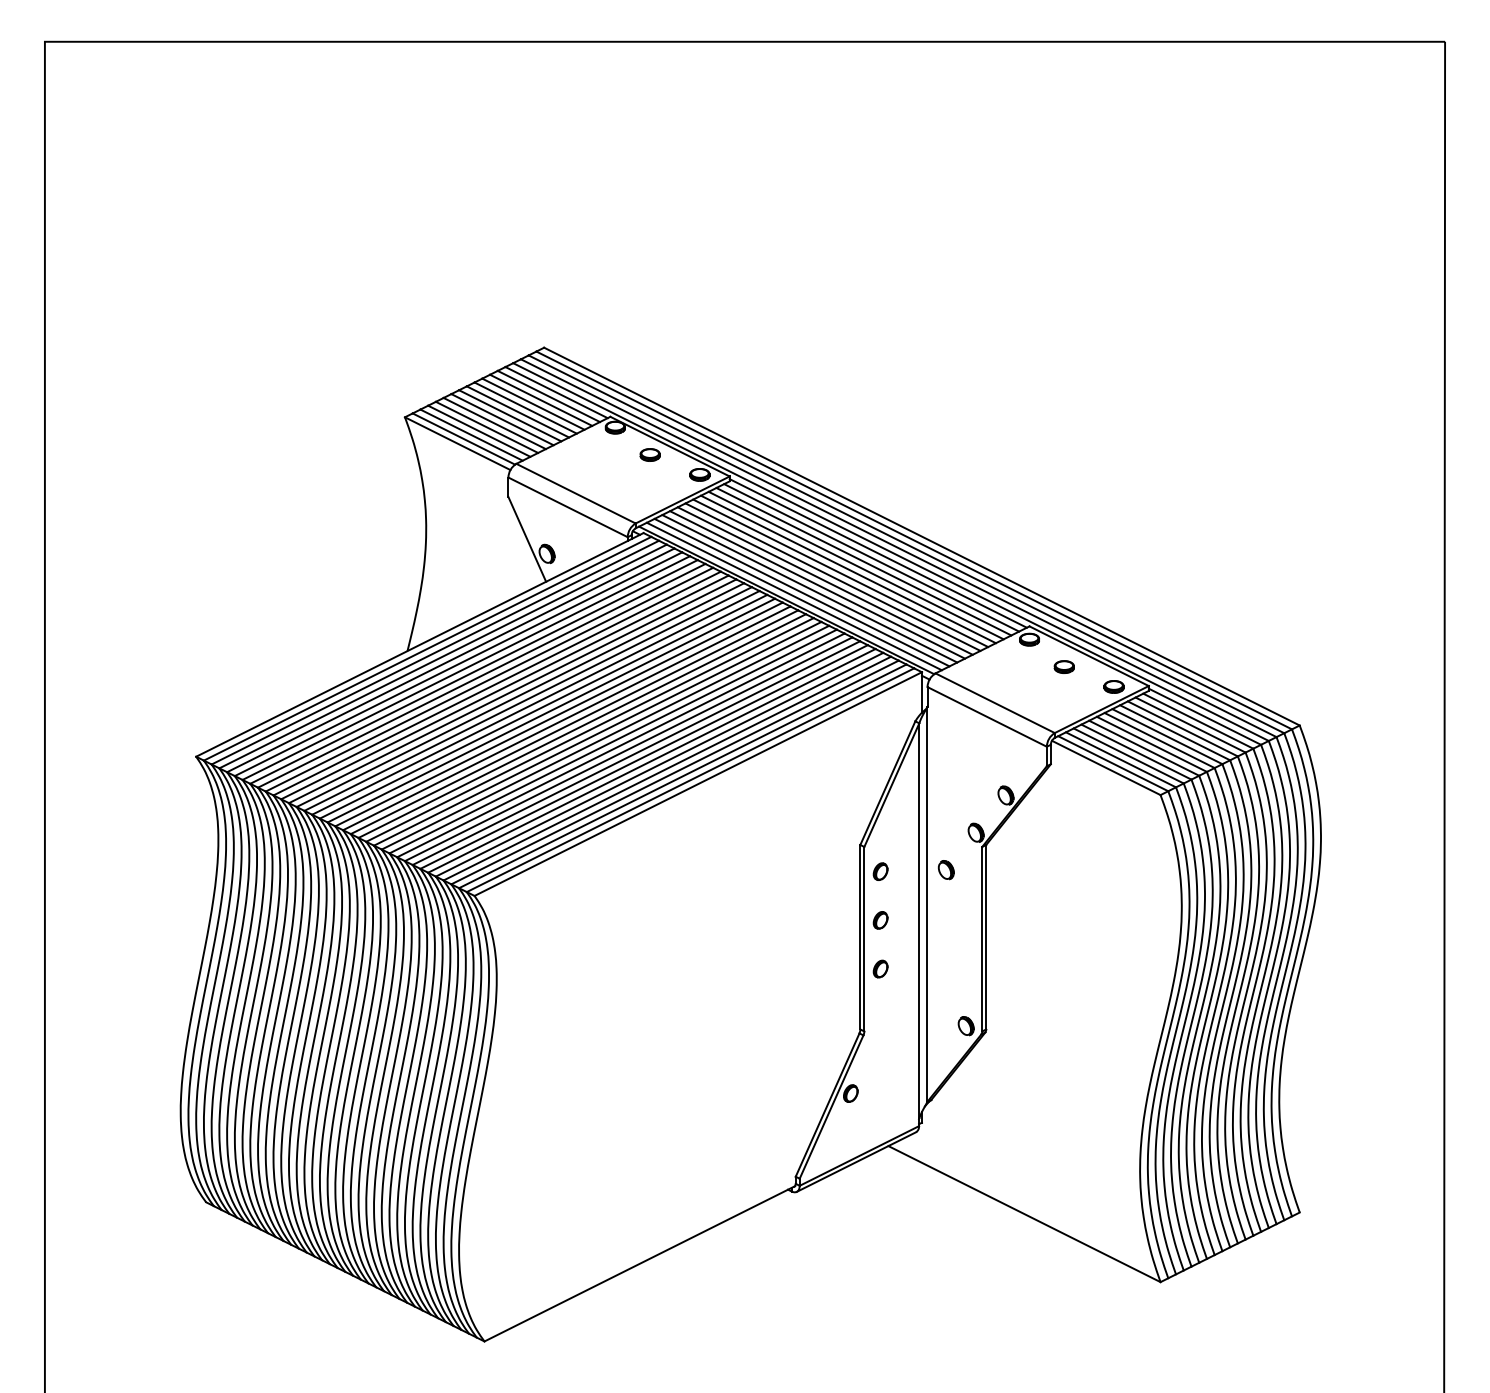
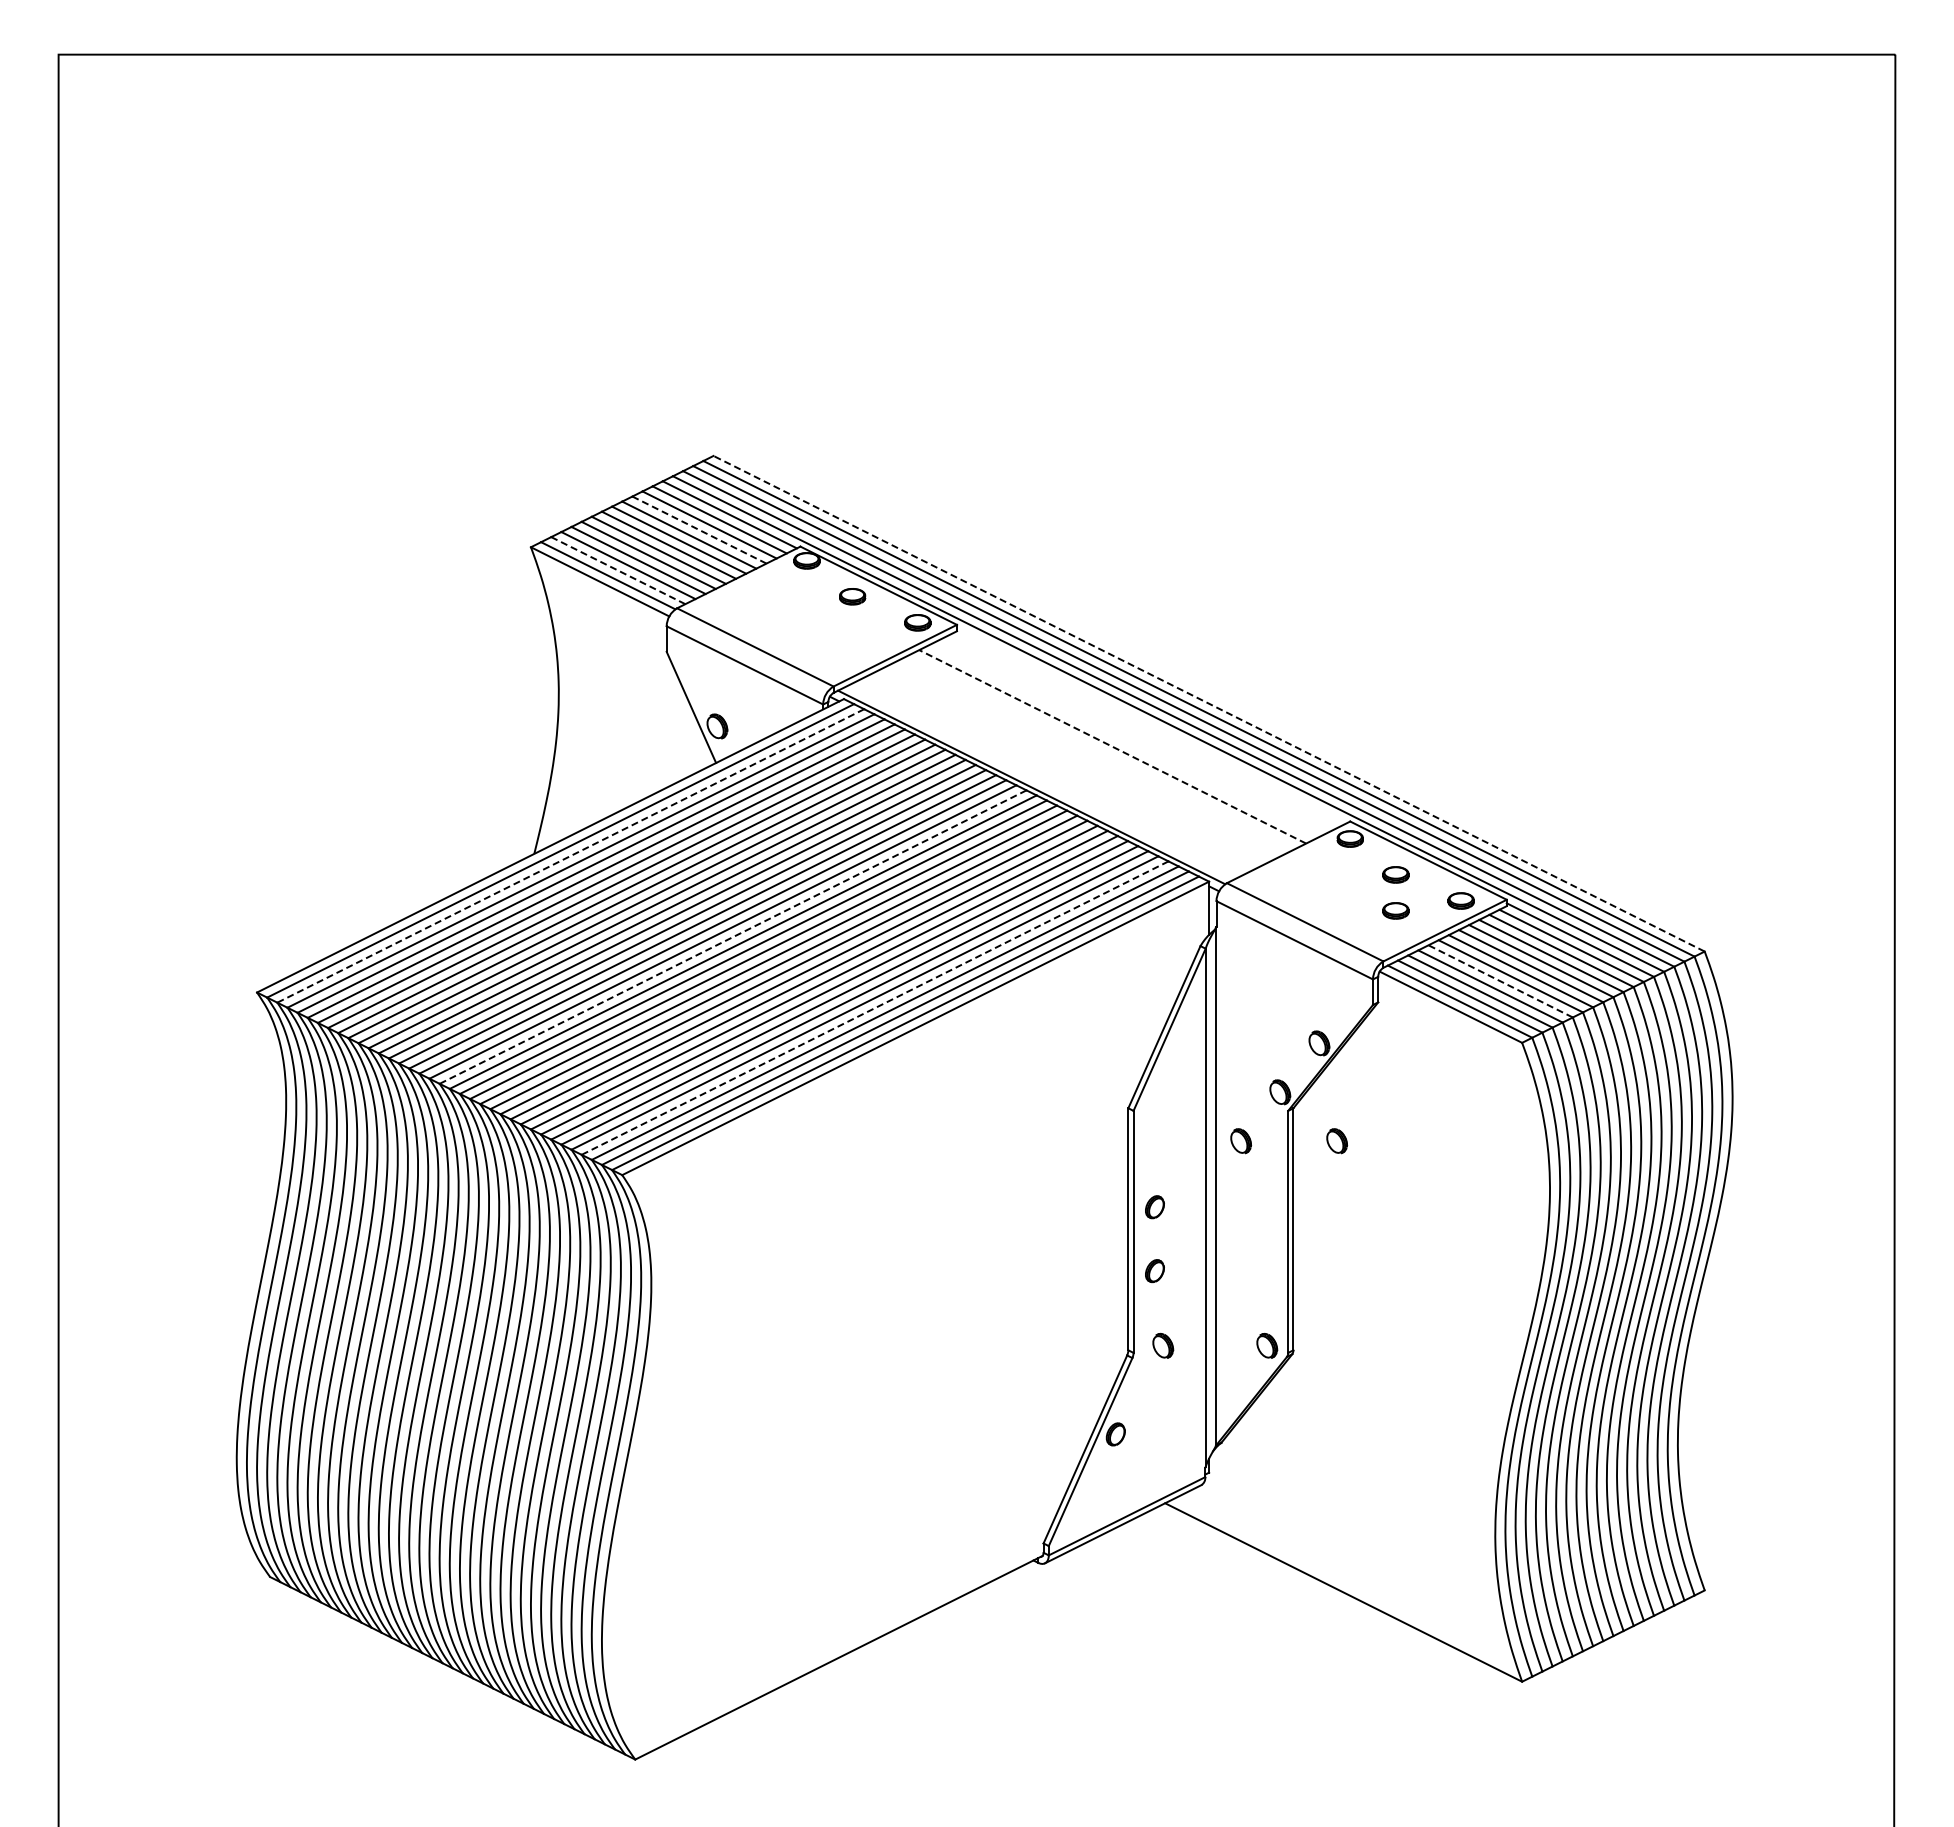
line: (533, 404) -> (699, 530), solid -> dashed
line: (471, 435) -> (618, 570), solid -> dashed
line: (921, 536) -> (1208, 703), solid -> dashed
line: (878, 553) -> (1151, 725), removed
line: (871, 557) -> (1142, 731), removed
line: (863, 561) -> (1132, 736), removed
line: (855, 565) -> (1122, 741), removed
line: (848, 569) -> (1112, 746), solid -> dashed
line: (840, 573) -> (1102, 751), removed
line: (832, 576) -> (1091, 756), removed
line: (824, 580) -> (1081, 761), removed
line: (817, 584) -> (1071, 766), removed
line: (809, 588) -> (1061, 771), removed
line: (801, 592) -> (1051, 777), removed
line: (794, 596) -> (1041, 782), removed
line: (435, 653) -> (570, 856), solid -> dashed
part: (1064, 694) -> (1395, 910), added
line: (558, 714) -> (732, 937), solid -> dashed
line: (1144, 748) -> (1500, 981), solid -> dashed
line: (666, 768) -> (874, 1008), solid -> dashed
part: (1019, 870) -> (1337, 1141), added
part: (880, 871) -> (1154, 1143), removed
part: (887, 1025) -> (1163, 1345), added

